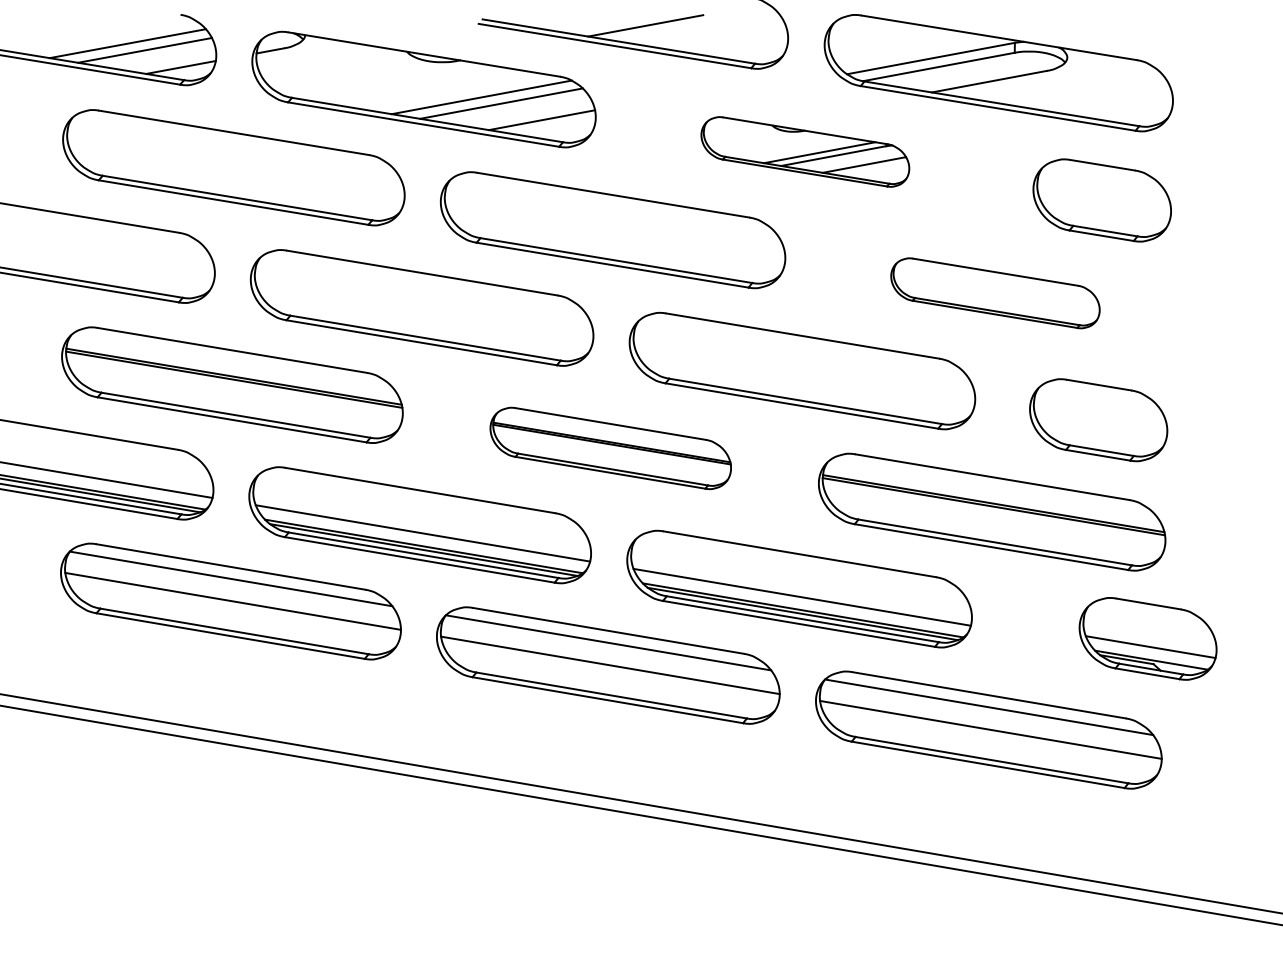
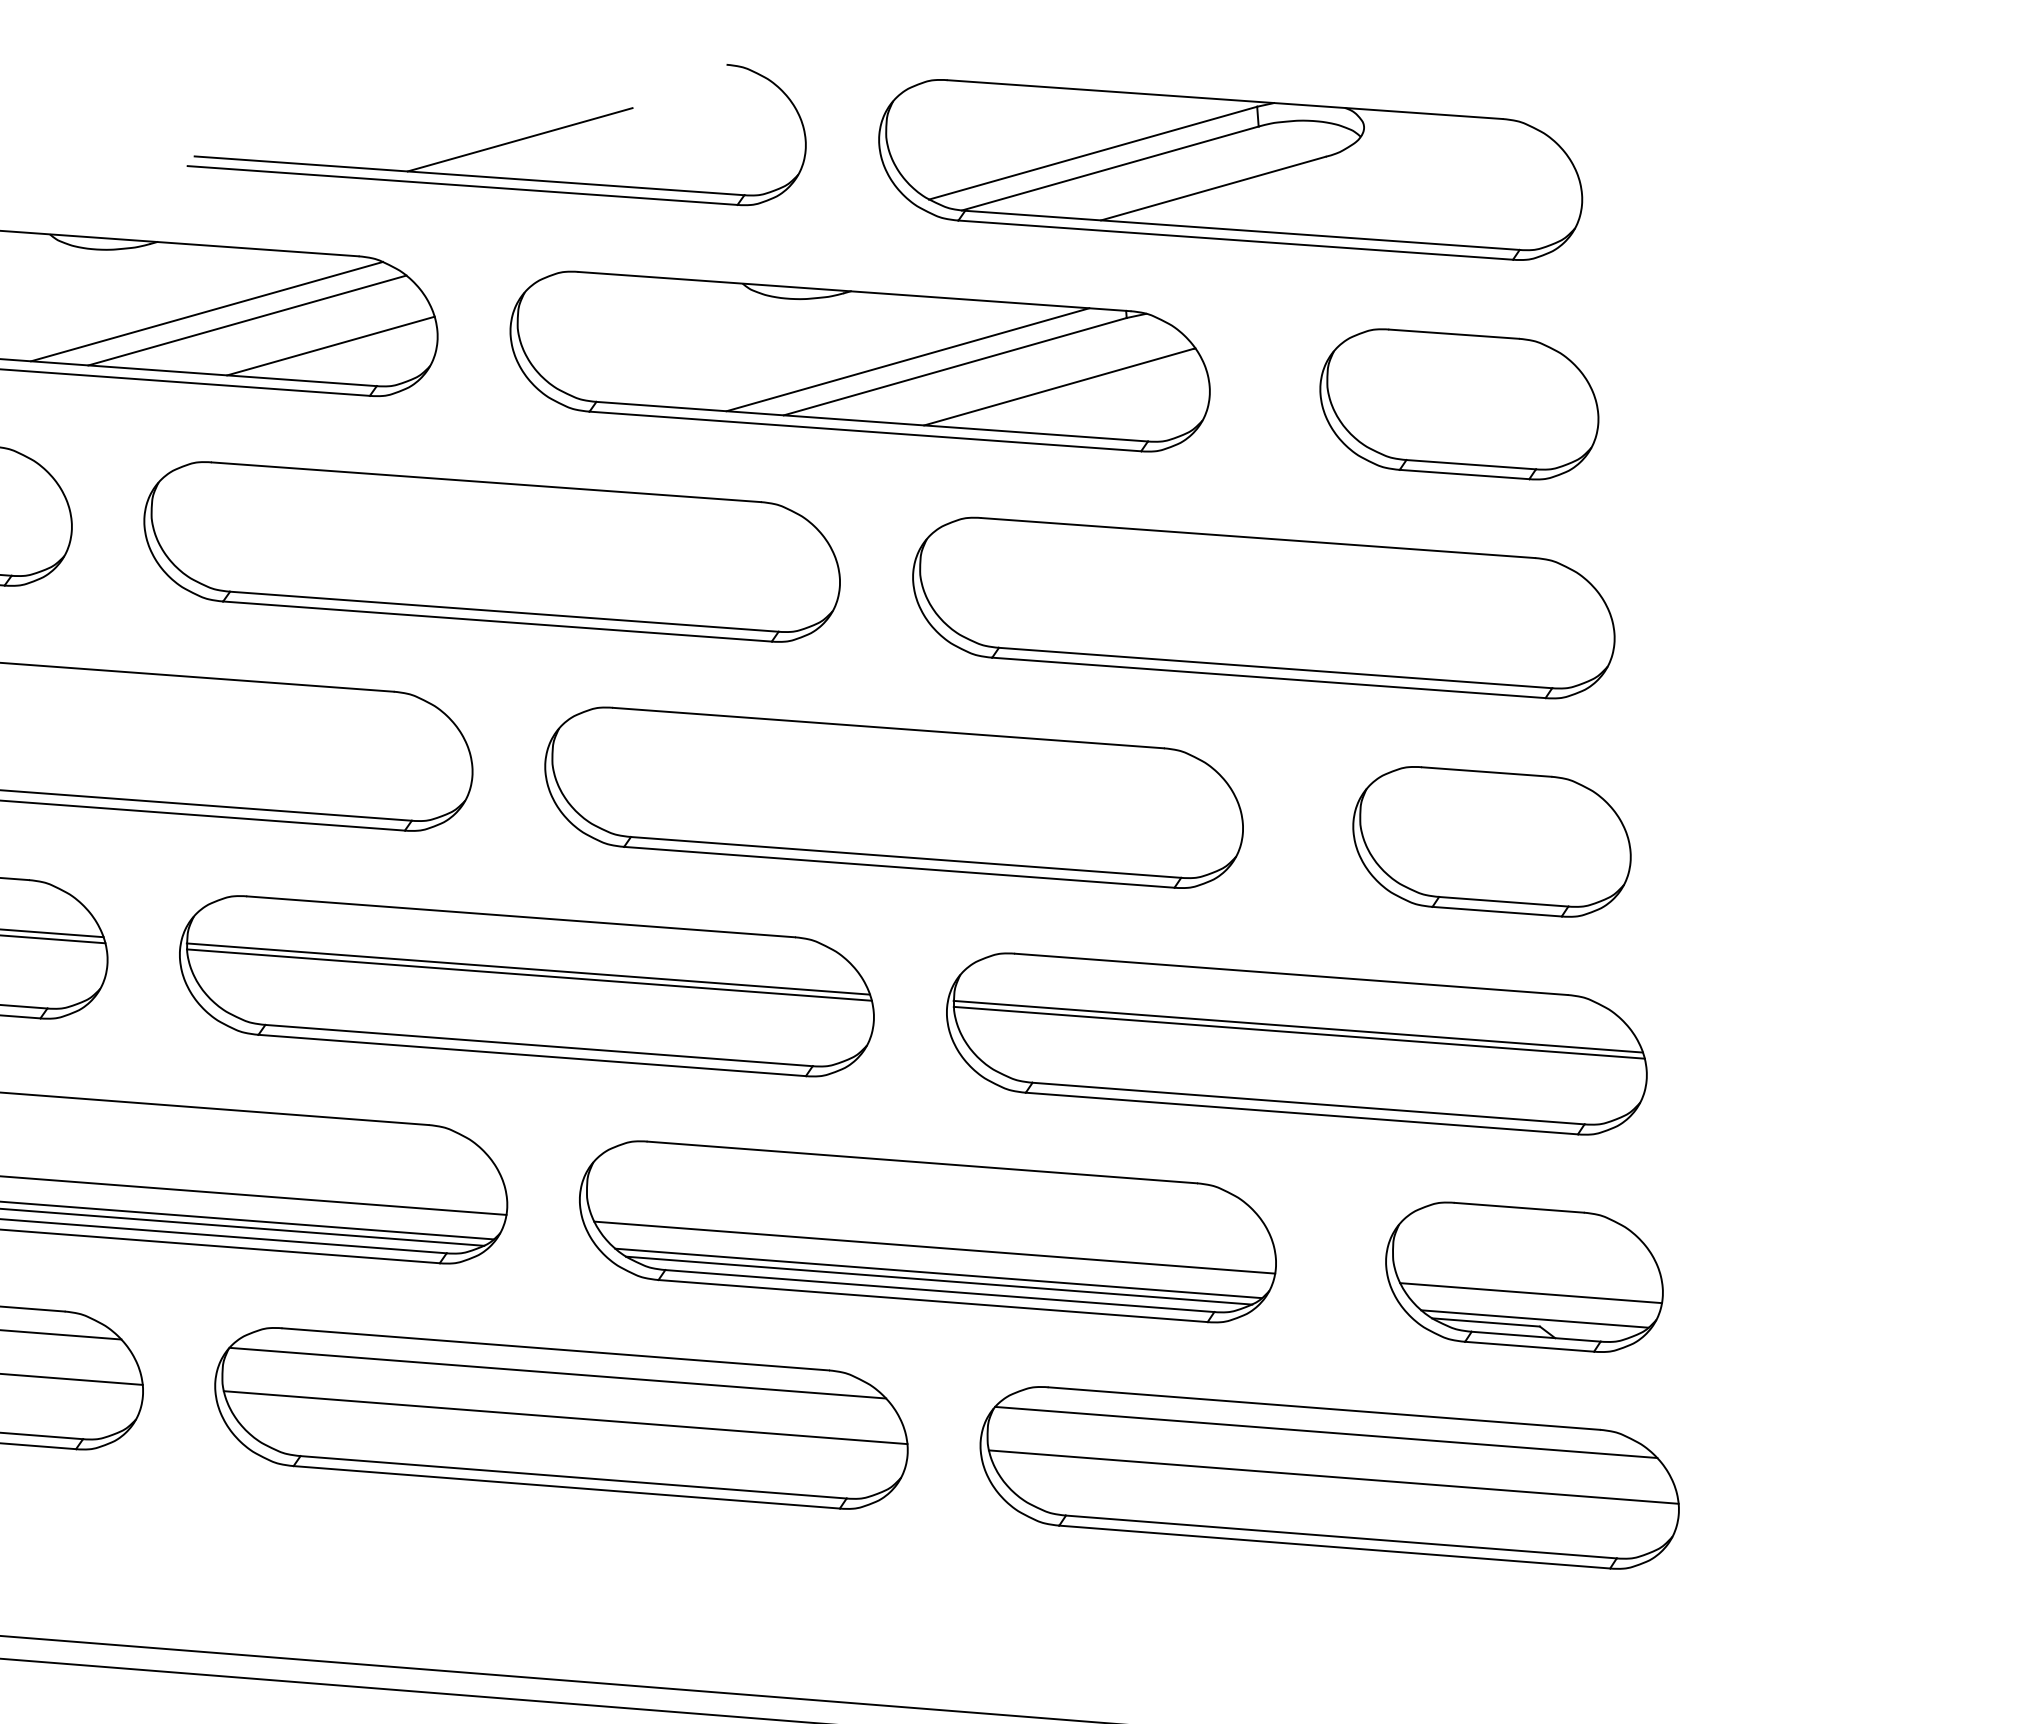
part: (805, 151) -> (860, 360), size x1.67
part: (995, 293) -> (1263, 608), size x1.67
part: (610, 448) -> (526, 986), size x1.43
part: (1147, 638) -> (1523, 1276), moved

